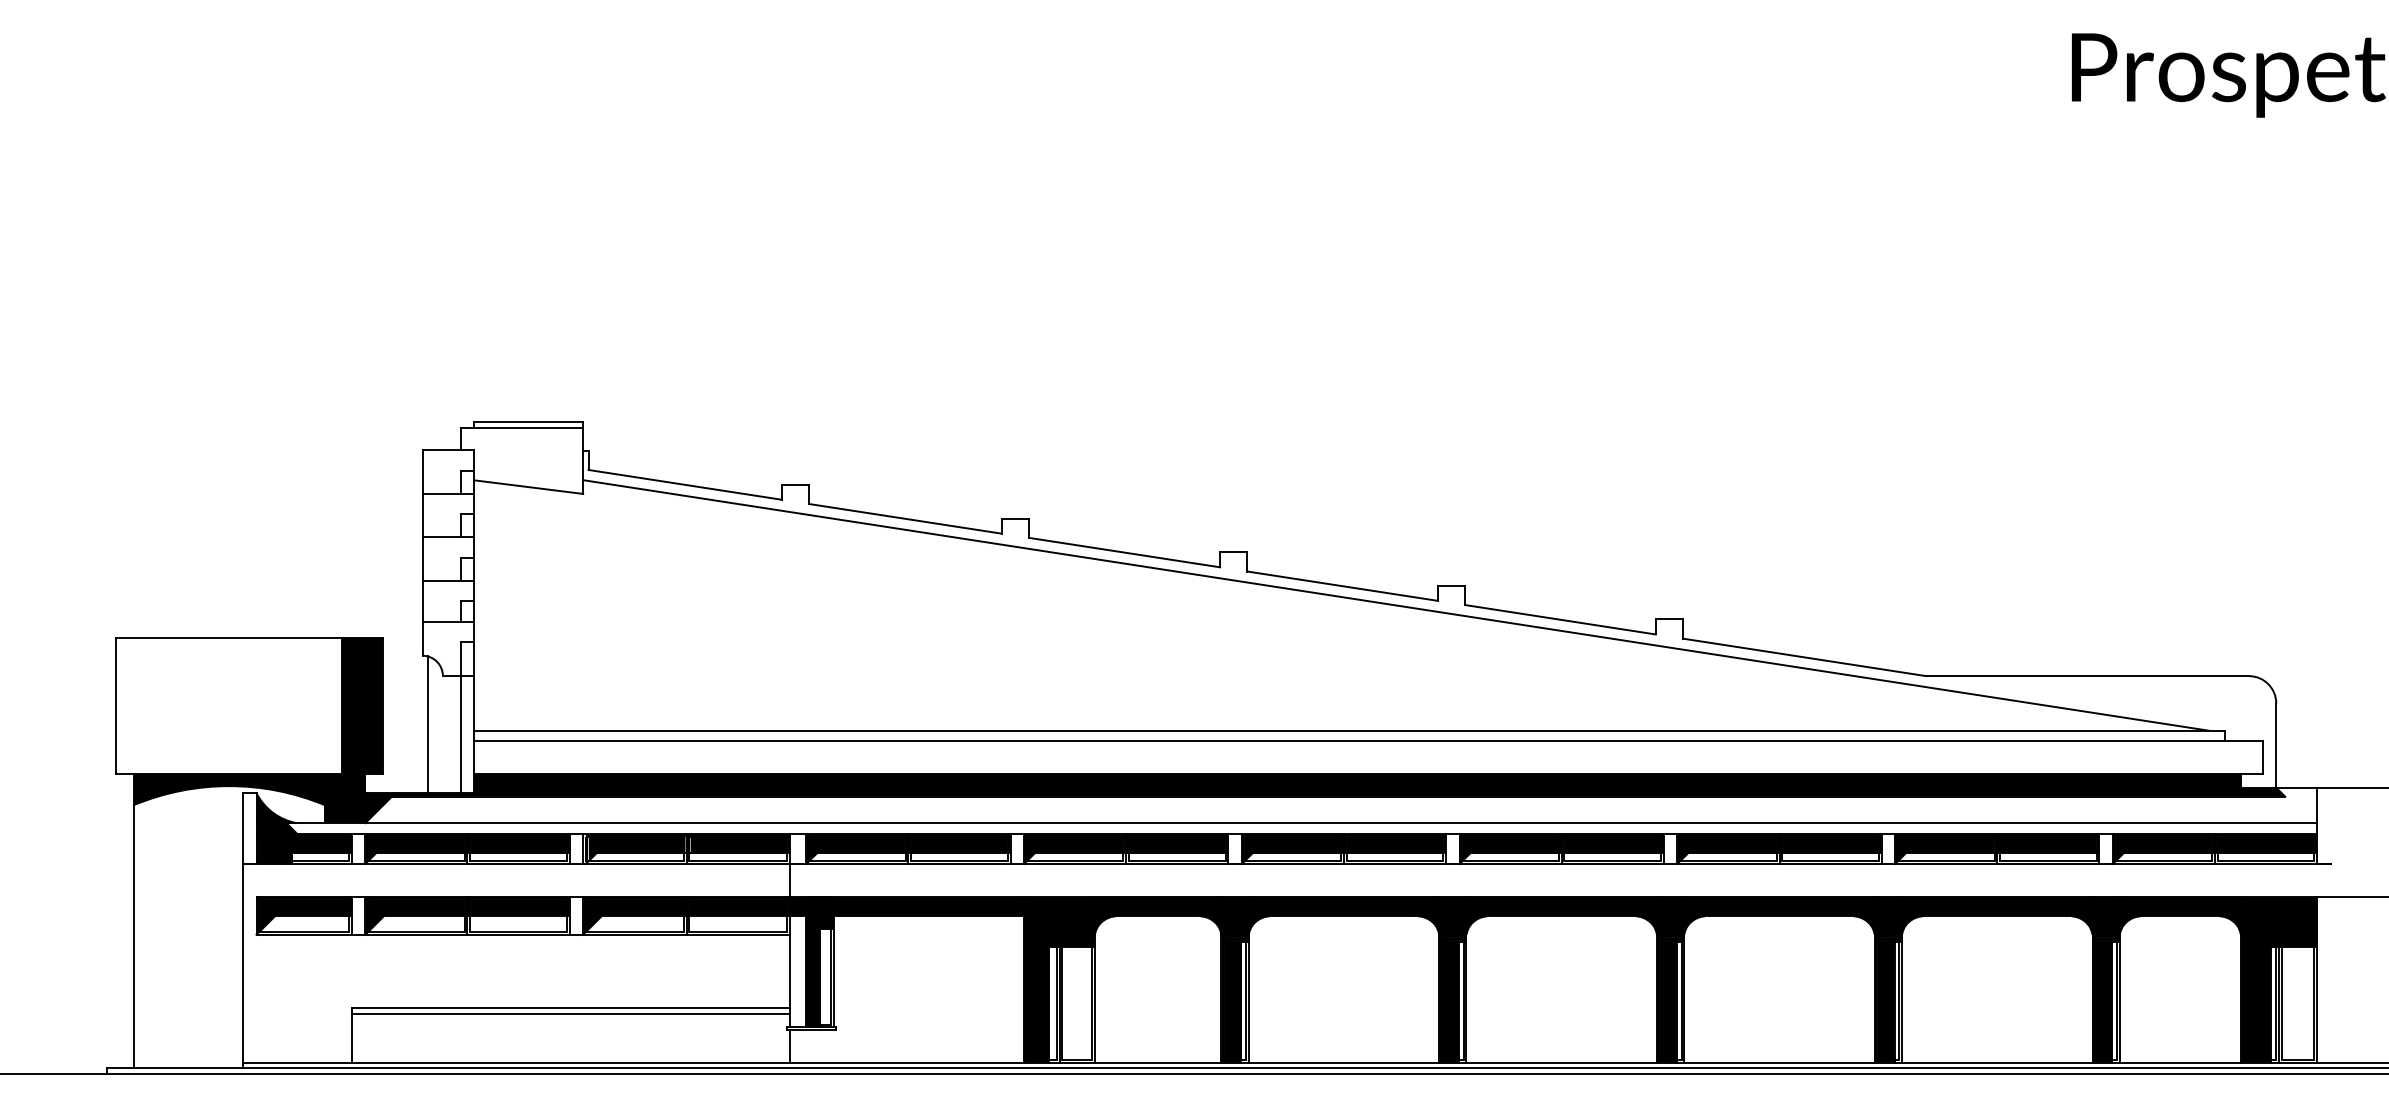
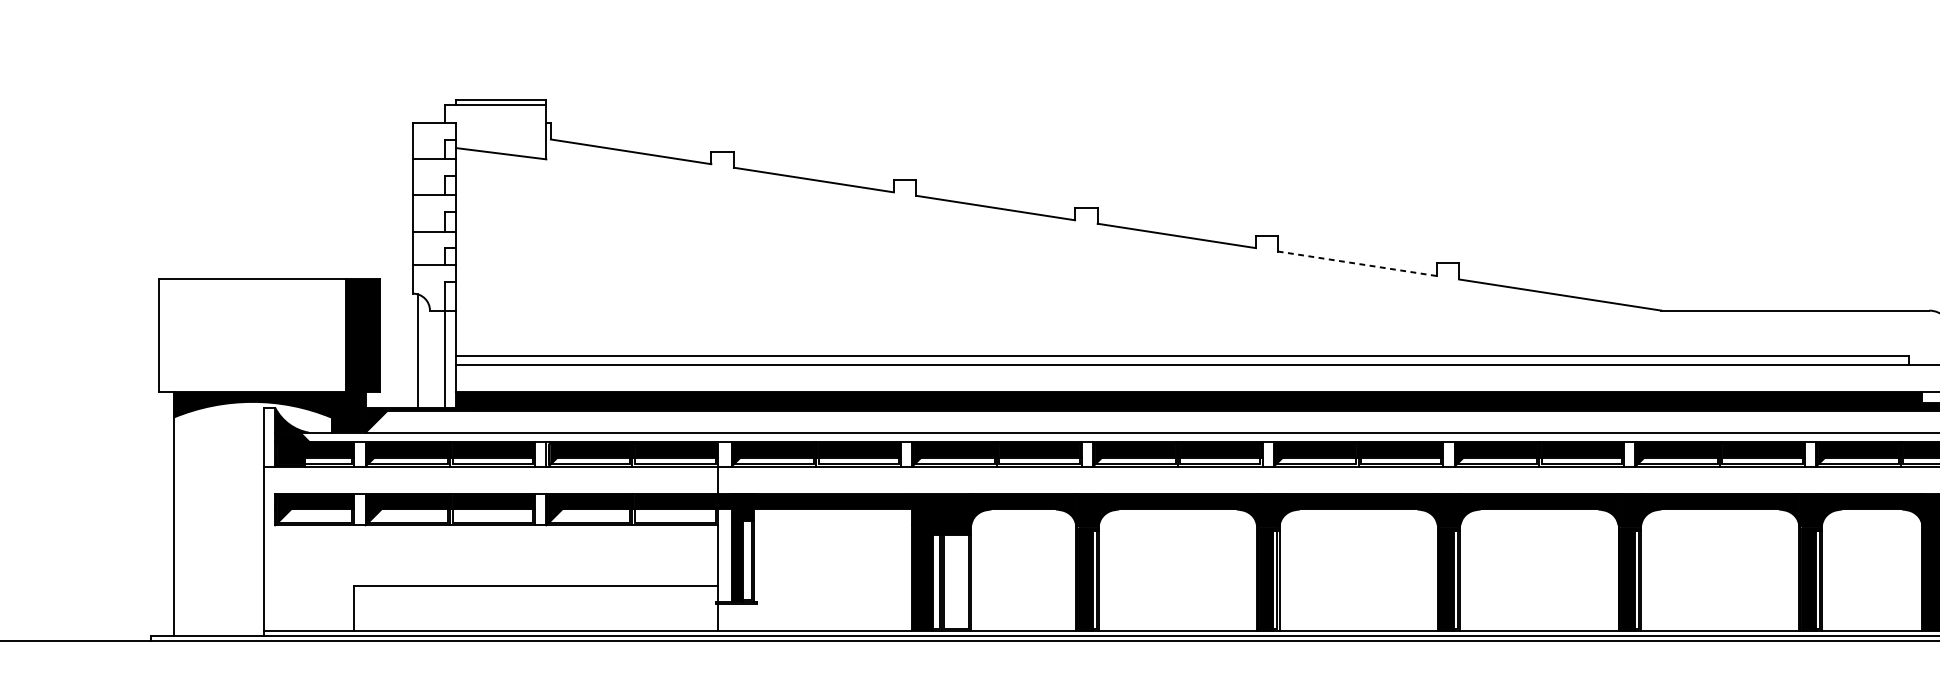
line: (1395, 605) -> (1220, 251), removed
line: (1559, 619) -> (1356, 263), solid -> dashed
line: (570, 1013) -> (535, 590), removed

